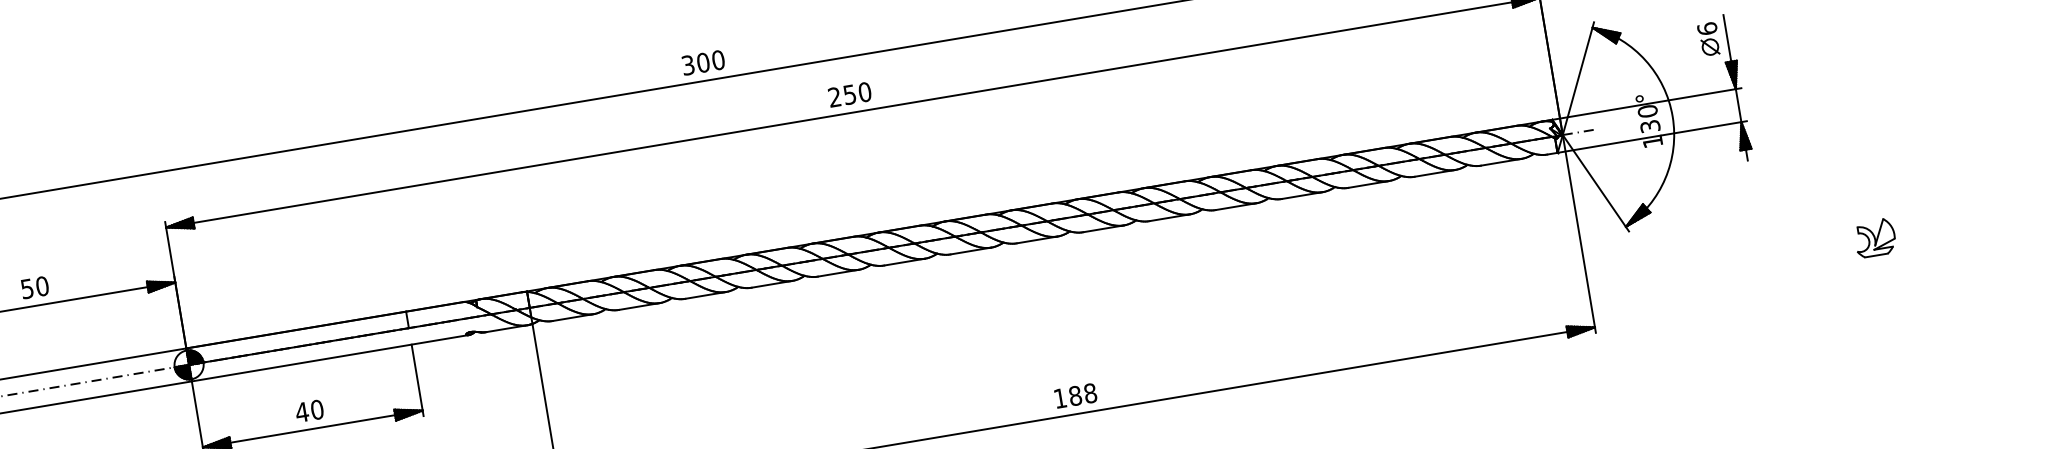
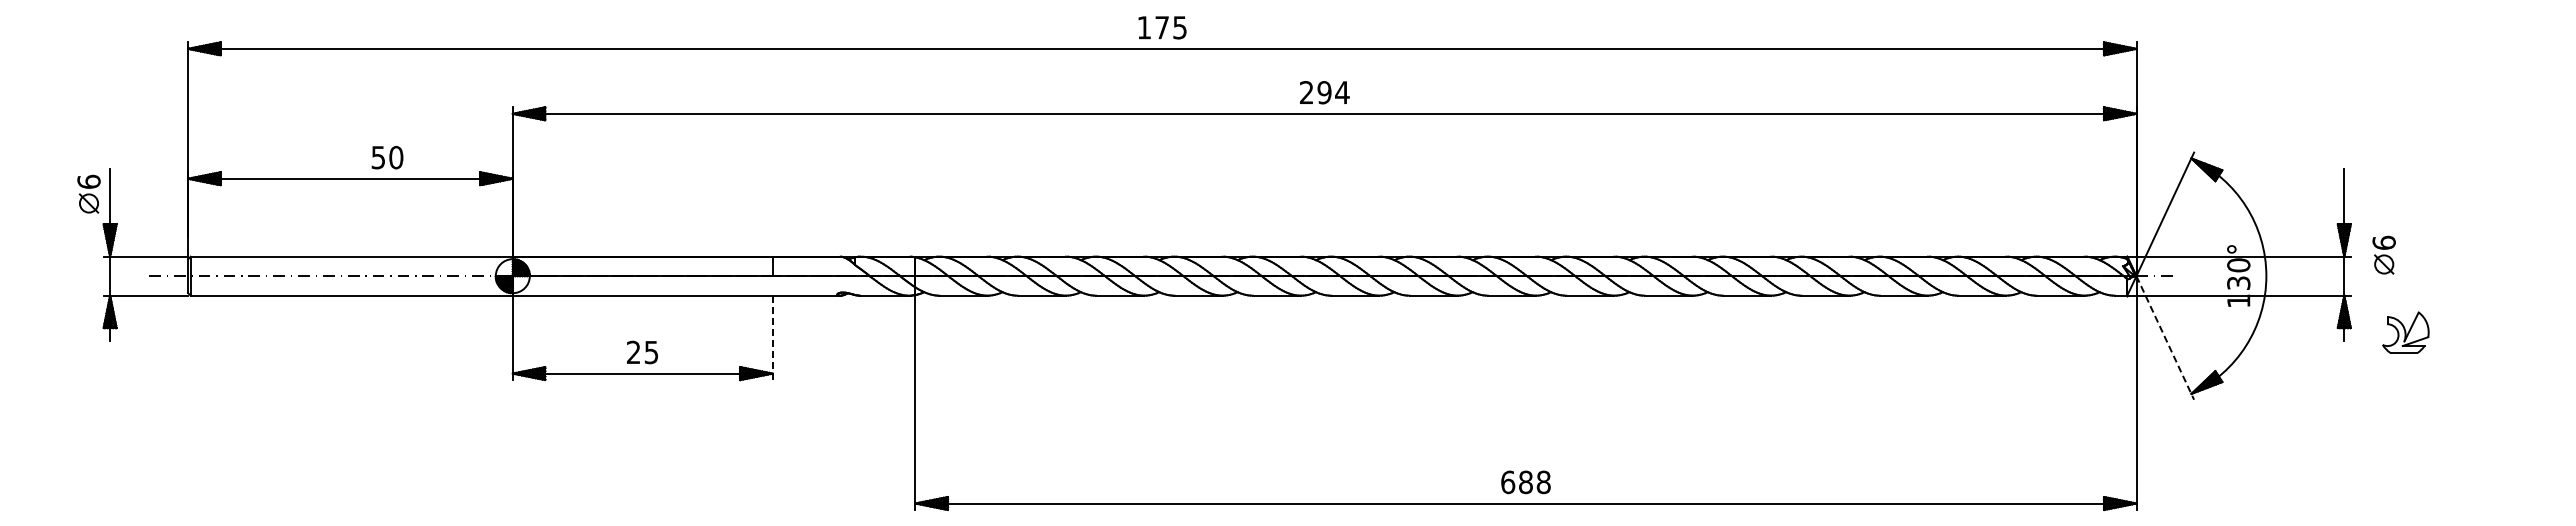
part: (1708, 38) -> (2383, 254), moved
text: (703, 62) -> (1162, 27), 300 -> 175
text: (857, 93) -> (1333, 92), 250 -> 294
line: (1596, 183) -> (2165, 338), solid -> dashed
part: (1874, 237) -> (2405, 332), moved
text: (34, 287) -> (387, 157), moved
line: (417, 380) -> (772, 337), solid -> dashed
text: (1060, 398) -> (1508, 482), 188 -> 688
text: (309, 411) -> (642, 352), 40 -> 25

